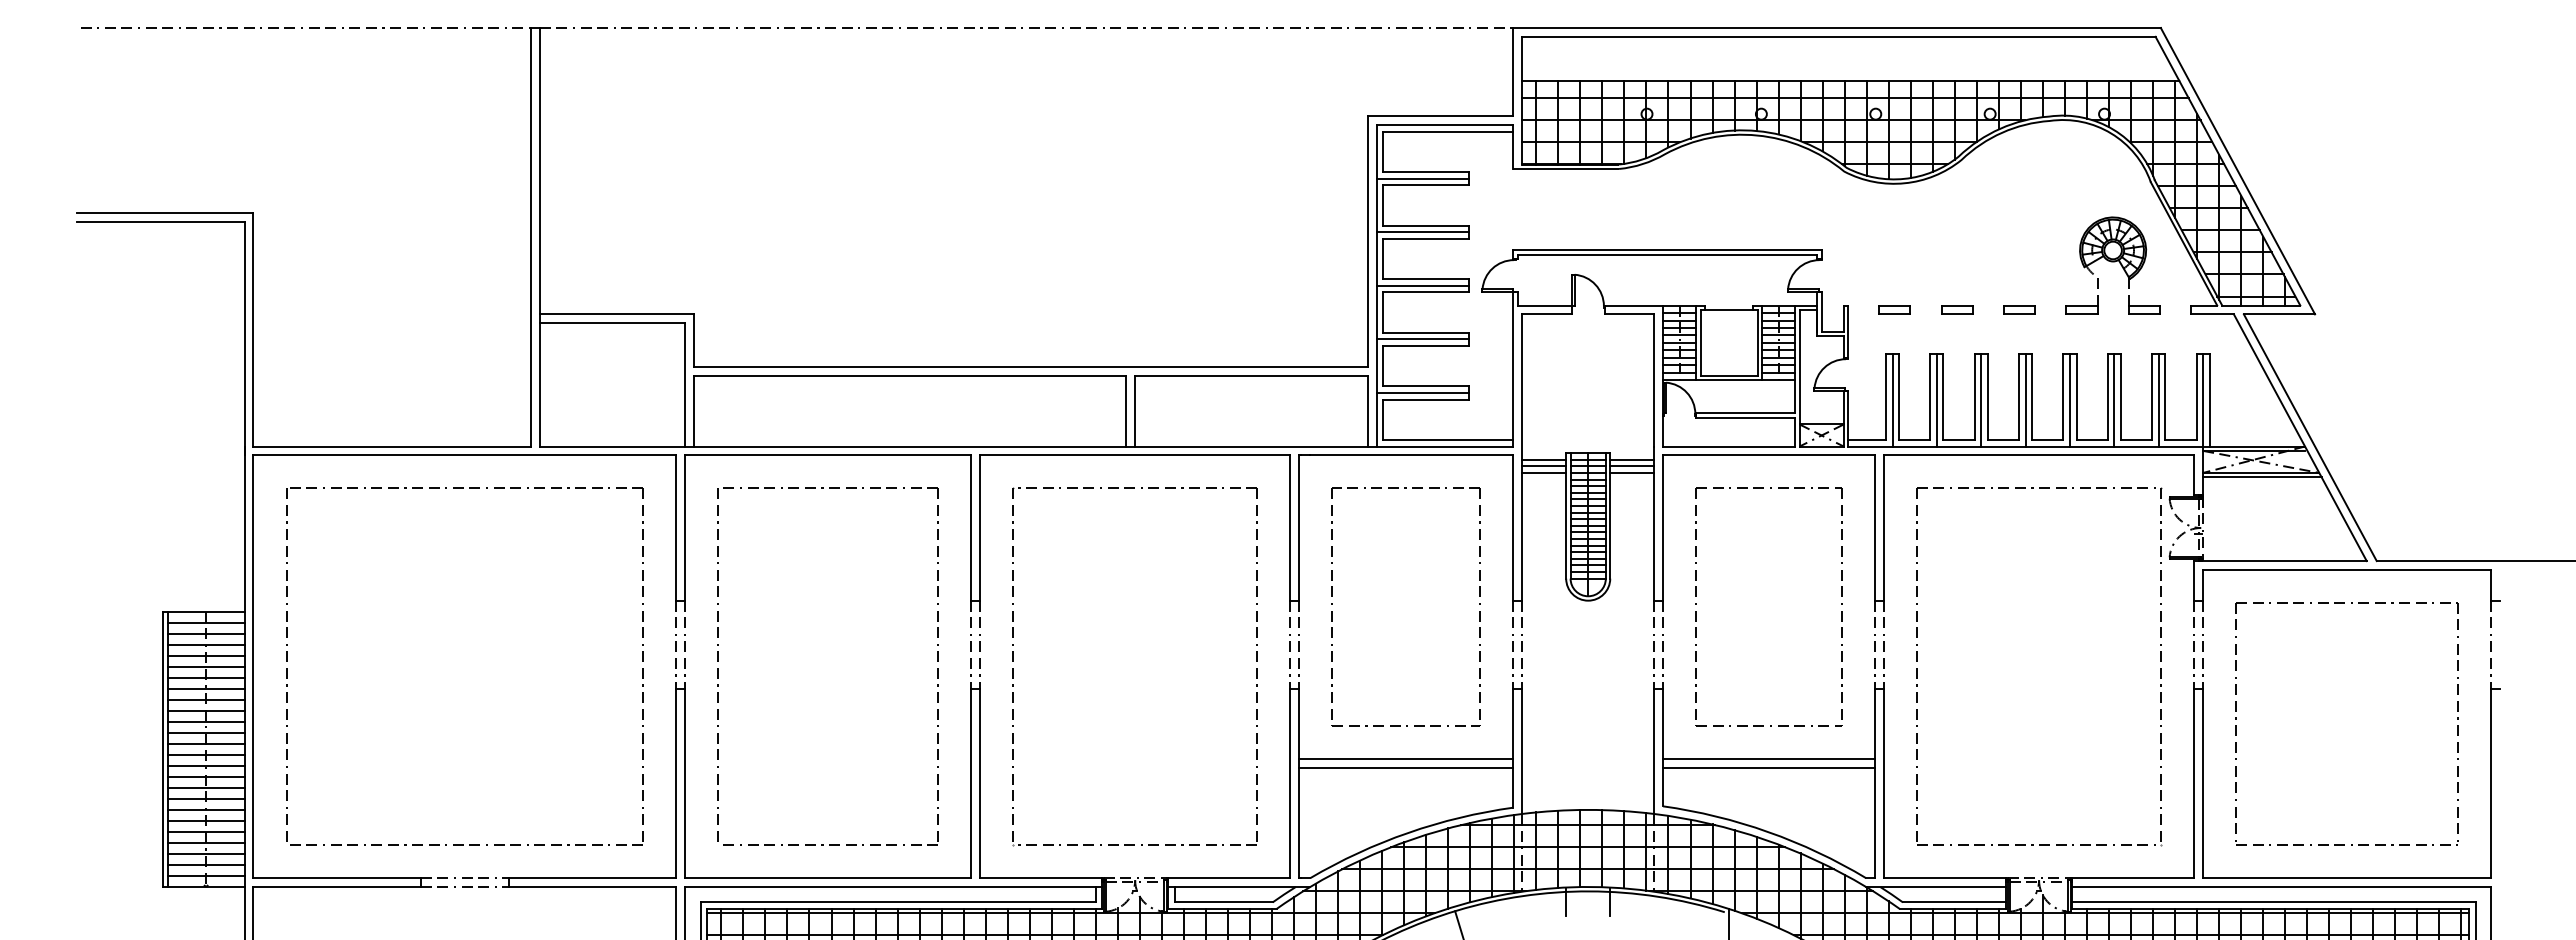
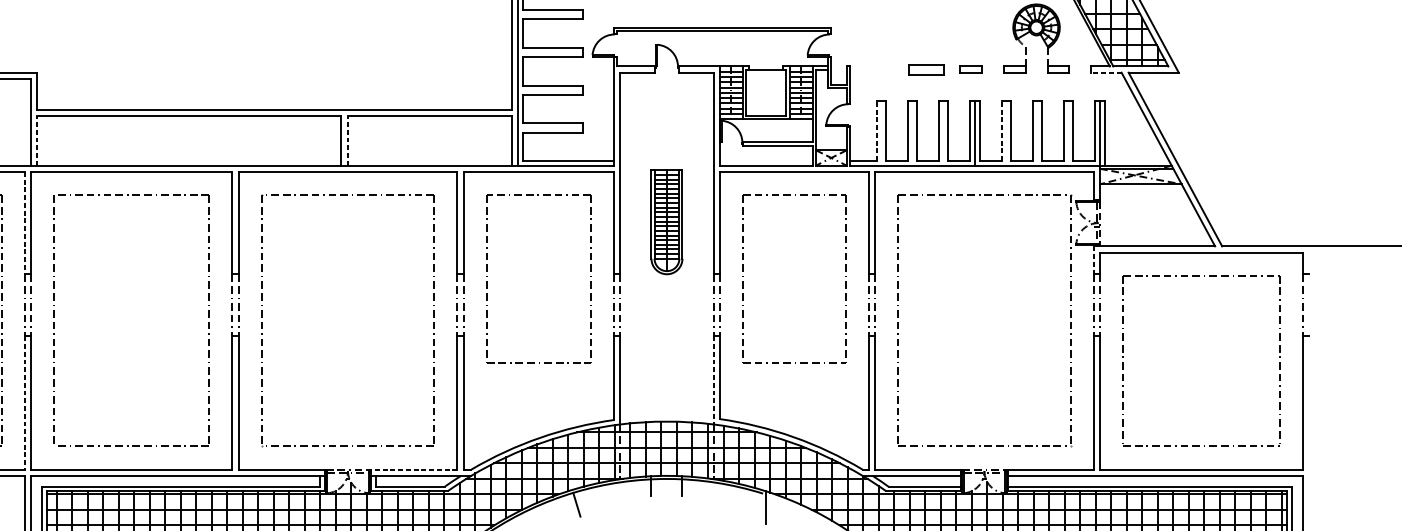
line: (1422, 232) -> (550, 15), removed
line: (1422, 285) -> (550, 52), removed
part: (1894, 309) -> (882, 69), removed
part: (1957, 309) -> (926, 69), size x1.6
line: (2211, 314) -> (1105, 72), solid -> dashed
line: (1422, 339) -> (550, 90), removed
line: (1422, 392) -> (550, 127), removed
line: (1885, 396) -> (876, 130), solid -> dashed
line: (2063, 396) -> (1001, 130), solid -> dashed
line: (1892, 400) -> (881, 133), removed
line: (1936, 400) -> (912, 133), removed
line: (1981, 400) -> (943, 133), removed
line: (2070, 400) -> (1006, 133), removed
line: (2114, 400) -> (1037, 133), removed
line: (2158, 400) -> (1068, 133), removed
line: (693, 410) -> (37, 140), solid -> dashed
line: (1134, 410) -> (347, 140), solid -> dashed
line: (1544, 459) -> (636, 174), removed
line: (1632, 459) -> (698, 174), removed
line: (1544, 466) -> (636, 179), removed
line: (1632, 466) -> (698, 179), removed
line: (1544, 472) -> (636, 184), removed
line: (1632, 472) -> (698, 184), removed
line: (2262, 477) -> (1141, 187), removed
line: (676, 528) -> (25, 223), solid -> dashed
line: (2194, 580) -> (1093, 260), solid -> dashed
line: (1654, 751) -> (713, 380), solid -> dashed
line: (1406, 759) -> (539, 386), removed
line: (1768, 759) -> (793, 386), removed
line: (1406, 768) -> (539, 392), removed
line: (1768, 768) -> (793, 392), removed
line: (676, 783) -> (25, 402), solid -> dashed
line: (1228, 878) -> (413, 469), solid -> dashed

